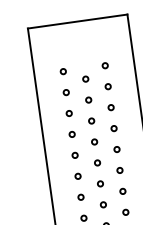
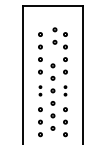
part: (86, 88) -> (54, 35), moved
part: (118, 159) -> (65, 90), size x0.6
part: (76, 165) -> (40, 90), size x0.6

